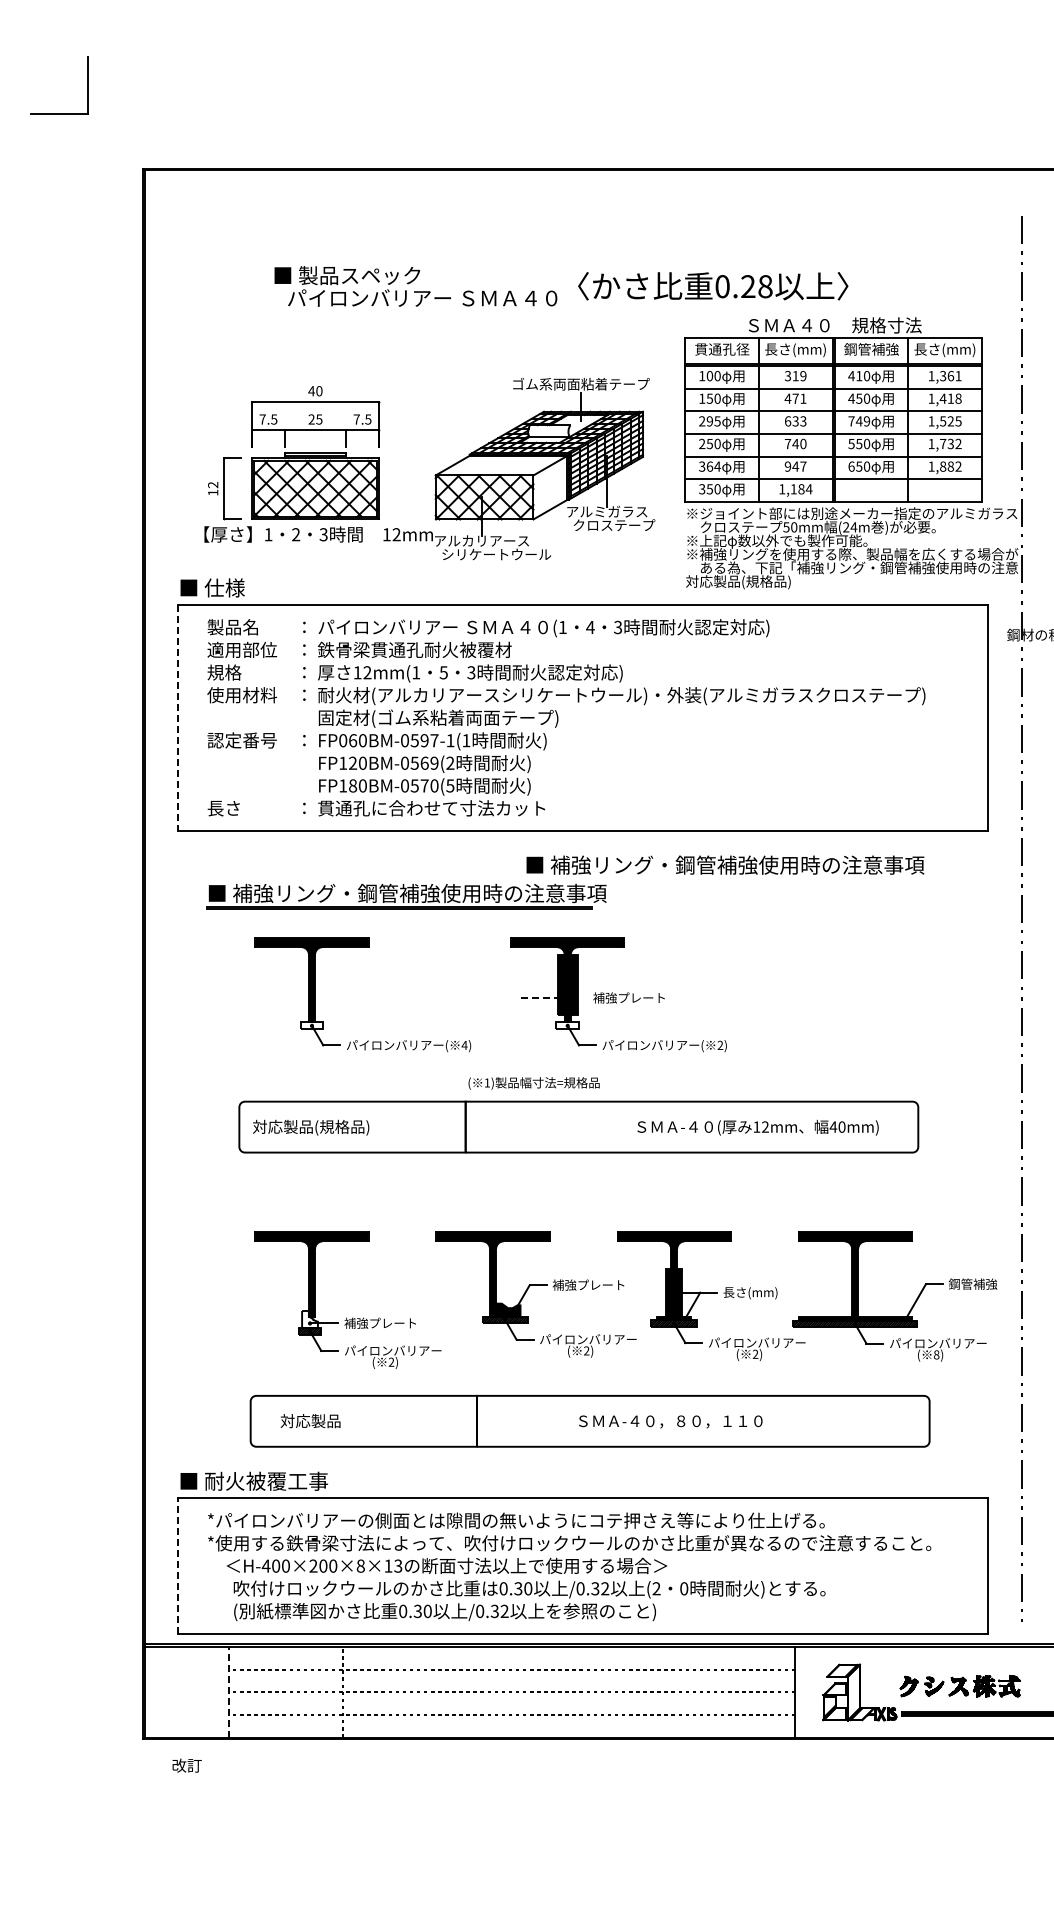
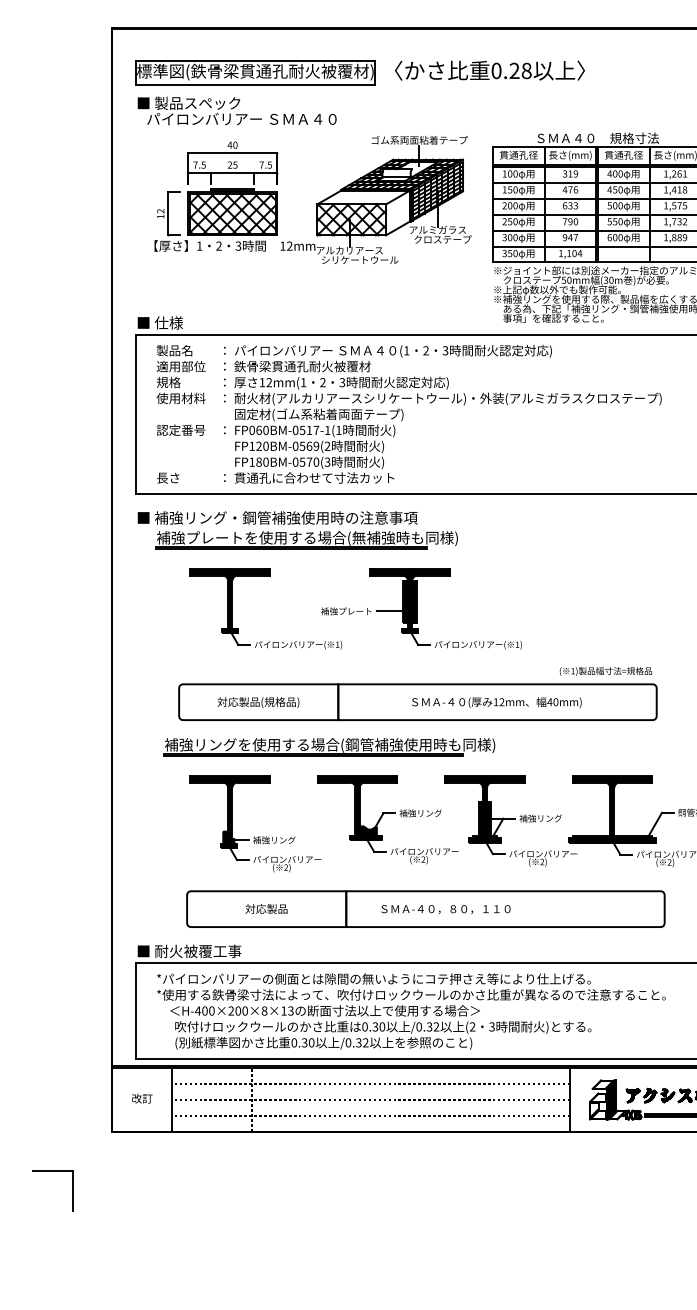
part: (347, 232) -> (255, 72), added
text: (415, 286) -> (236, 110), moved
text: (713, 286) -> (490, 70), moved
text: (871, 349) -> (623, 155), 鋼管補強 -> 貫通孔径
text: (859, 375) -> (615, 173), 410 -> 400
text: (943, 376) -> (674, 174), 1,361 -> 1,261
text: (803, 398) -> (575, 189), 471 -> 476
text: (713, 421) -> (512, 205), 295 -> 200
text: (859, 421) -> (615, 205), 749 -> 500
text: (950, 421) -> (679, 205), 1,525 -> 1,575
text: (795, 443) -> (570, 221), 740 -> 790
text: (713, 466) -> (512, 237), 364 -> 300
text: (859, 466) -> (615, 237), 650 -> 600
text: (958, 466) -> (684, 237), 1,882 -> 1,889
part: (435, 474) -> (317, 203), moved
text: (801, 489) -> (574, 253), 1,184 -> 1,104
text: (850, 527) -> (609, 280), (24m -> (30m
text: (764, 582) -> (548, 319), 対応製品(規格品) -> 事項」を確認すること。
text: (590, 626) -> (426, 350), 4 -> 2
text: (443, 672) -> (322, 382), 5 -> 2
line: (178, 718) -> (136, 414), dashed -> solid
text: (424, 740) -> (309, 430), FP060BM-0597-1(1 -> FP060BM-0517-1(1
text: (450, 785) -> (327, 461), FP180BM-0570(5 -> FP180BM-0570(3
text: (725, 864) -> (277, 517), moved
text: (421, 894) -> (307, 538), ■ 補強リング・鋼管補強使用時の注意事項 -> 補強プレートを使用する場合(無補強時も同様)
text: (628, 997) -> (345, 611), moved
line: (541, 998) -> (391, 611), dashed -> solid
hatch: (311, 1025) -> (229, 630), added
hatch: (567, 1025) -> (409, 630), added
text: (720, 1044) -> (517, 644), 2) -> 1)
text: (464, 1045) -> (337, 644), 4) -> 1)
text: (533, 1083) -> (605, 671), moved
text: (311, 1127) -> (258, 702), moved
text: (757, 1127) -> (496, 702), moved
part: (452, 1191) -> (329, 747), added
text: (601, 1284) -> (433, 812), 補強プレート -> 補強リング
text: (753, 1292) -> (540, 818), 長さ(mm) -> 補強リング
fill: (309, 1319) -> (228, 837), added
text: (392, 1322) -> (286, 839), 補強プレート -> 補強リング
text: (936, 1354) -> (669, 862), 8) -> 2)
text: (310, 1421) -> (266, 909), moved
text: (670, 1421) -> (445, 909), moved
line: (178, 1566) -> (136, 1011), dashed -> solid
text: (684, 1588) -> (492, 1026), 0 -> 3
part: (884, 1686) -> (632, 1095), added
line: (229, 1691) -> (172, 1099), dashed -> solid
fill: (853, 1692) -> (611, 1099), added
text: (186, 1765) -> (141, 1098), moved
part: (59, 1794) -> (52, 1171), added

